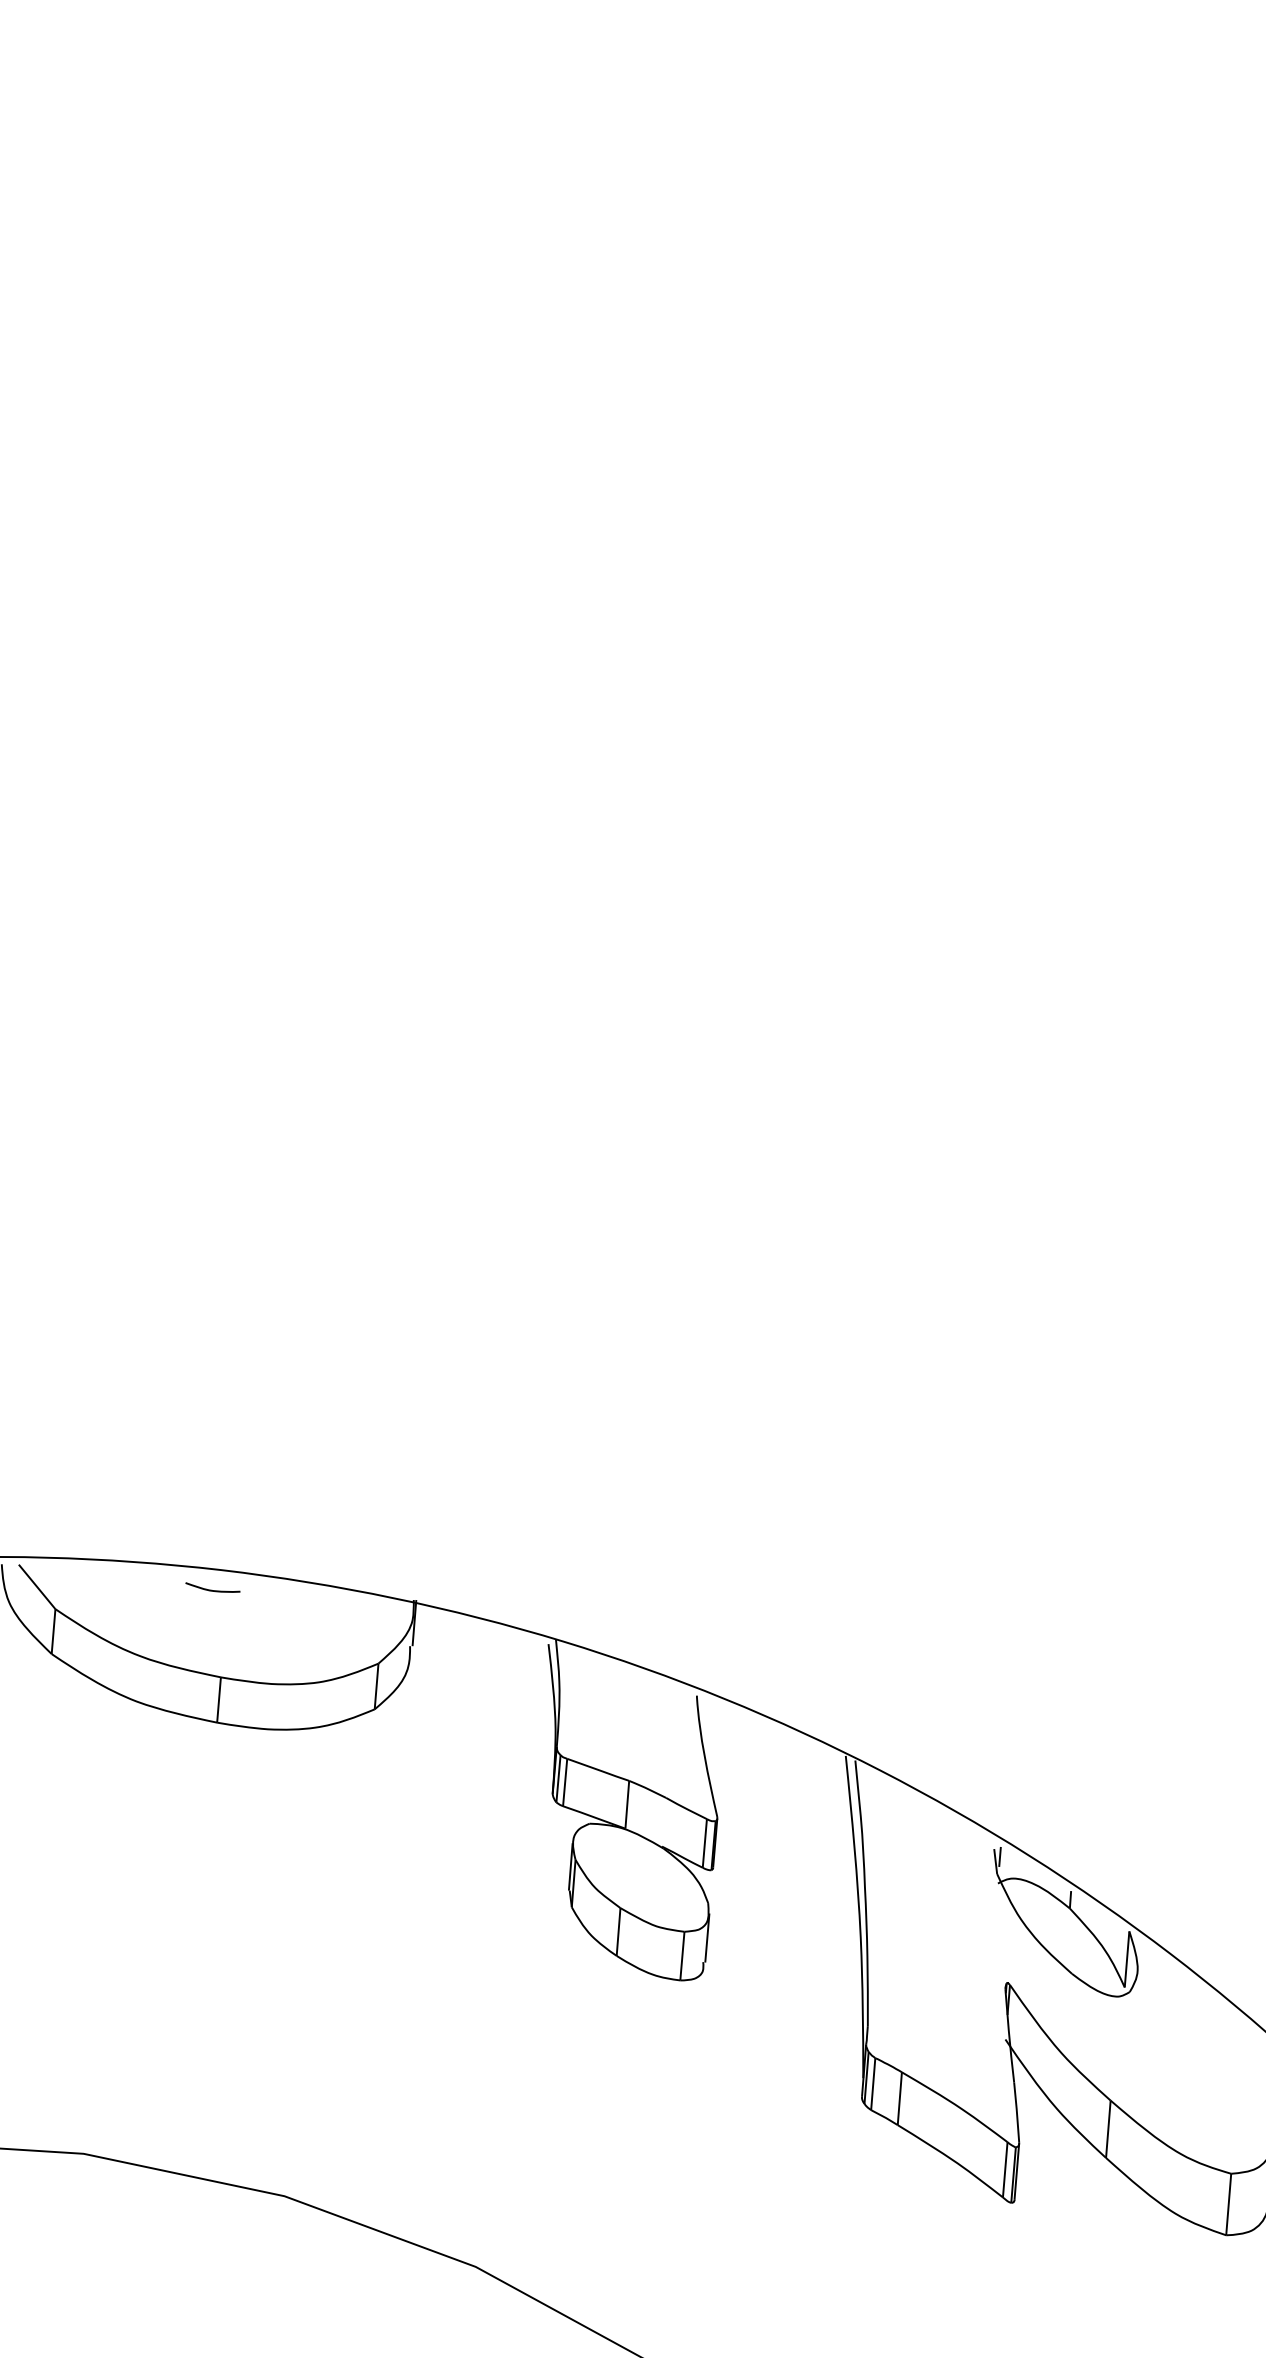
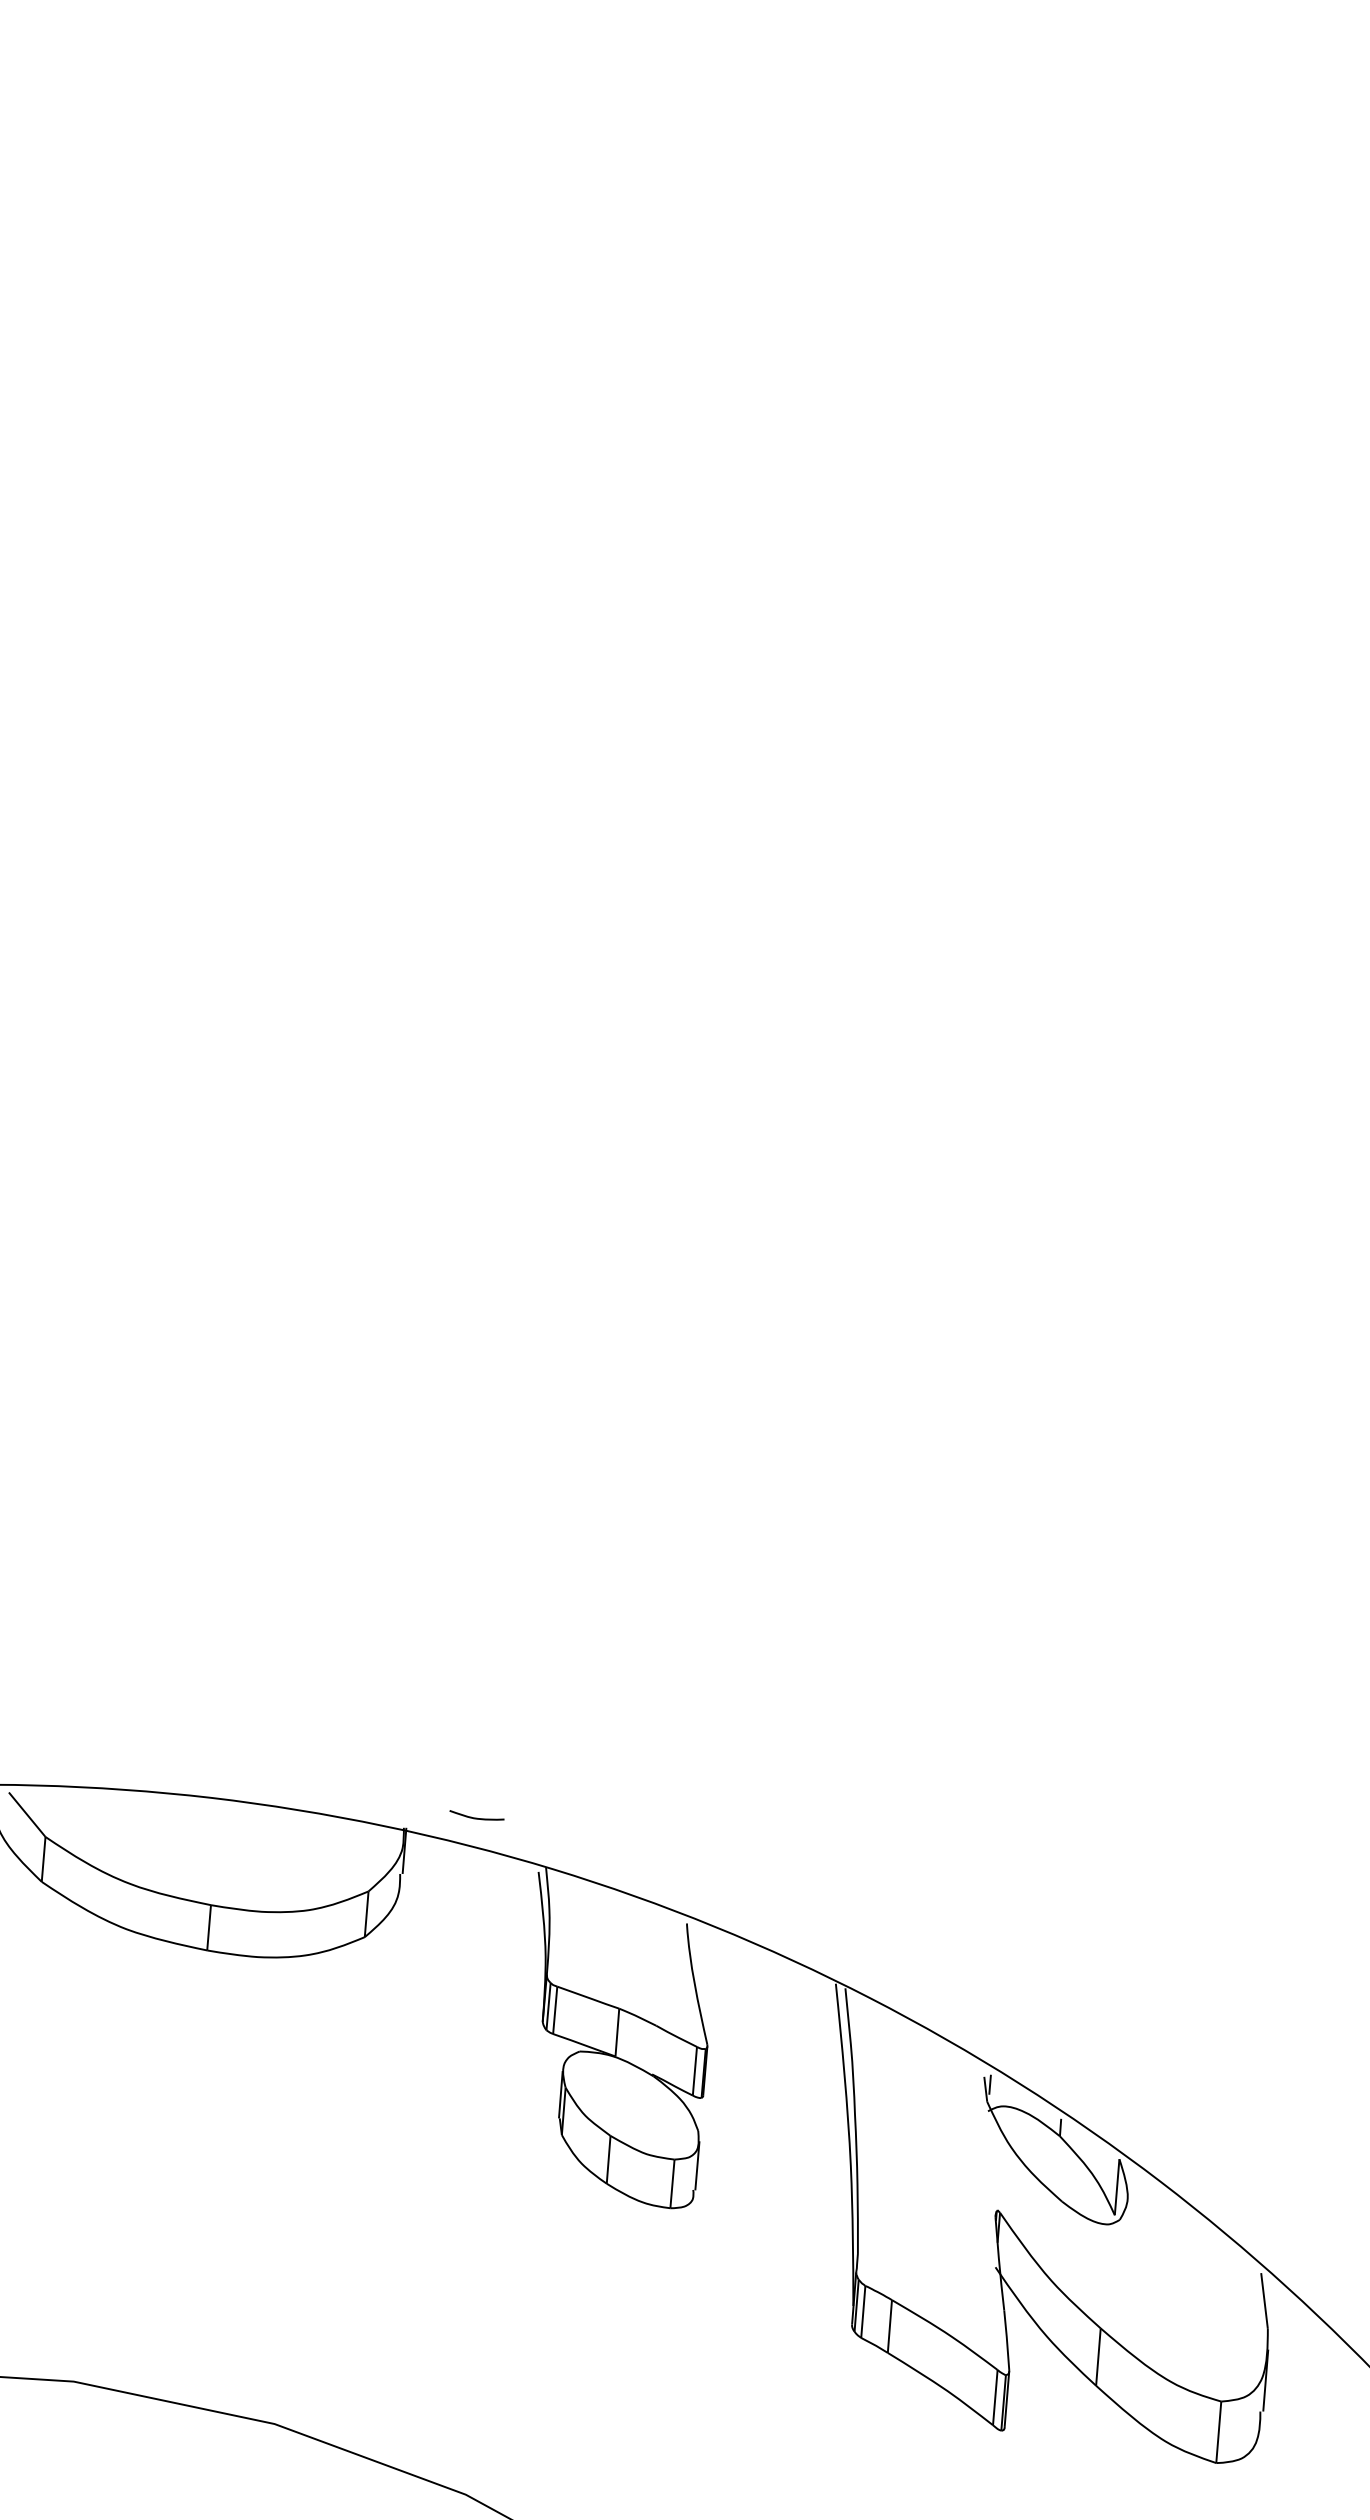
curve: (212, 1589) -> (476, 1817), moved

